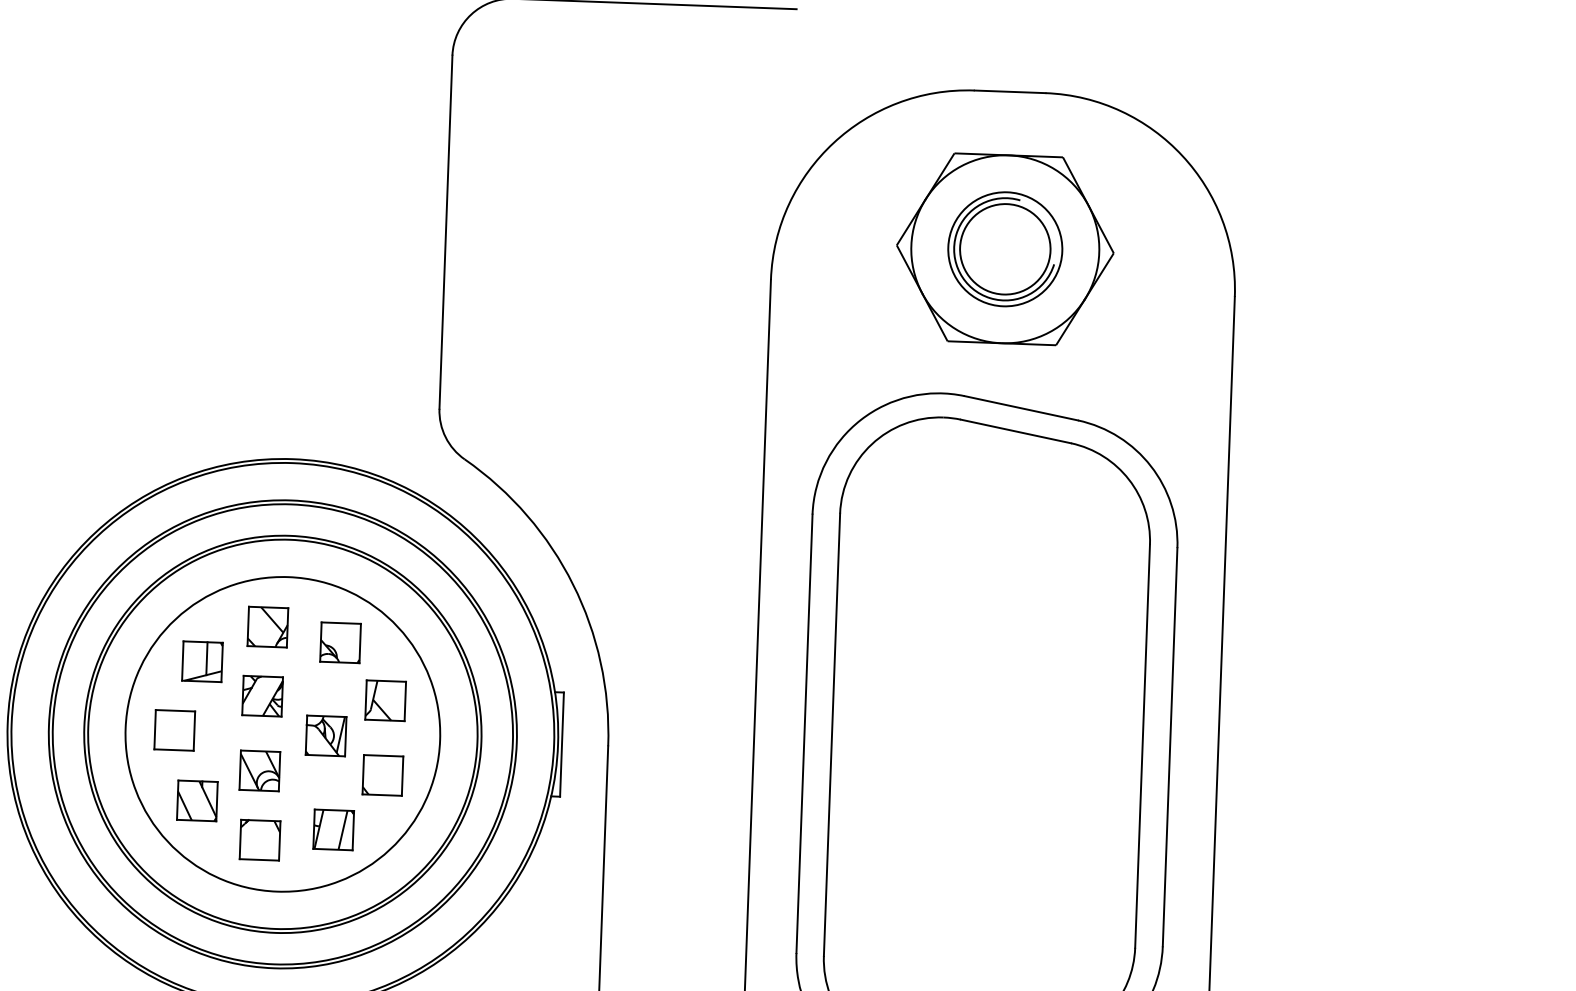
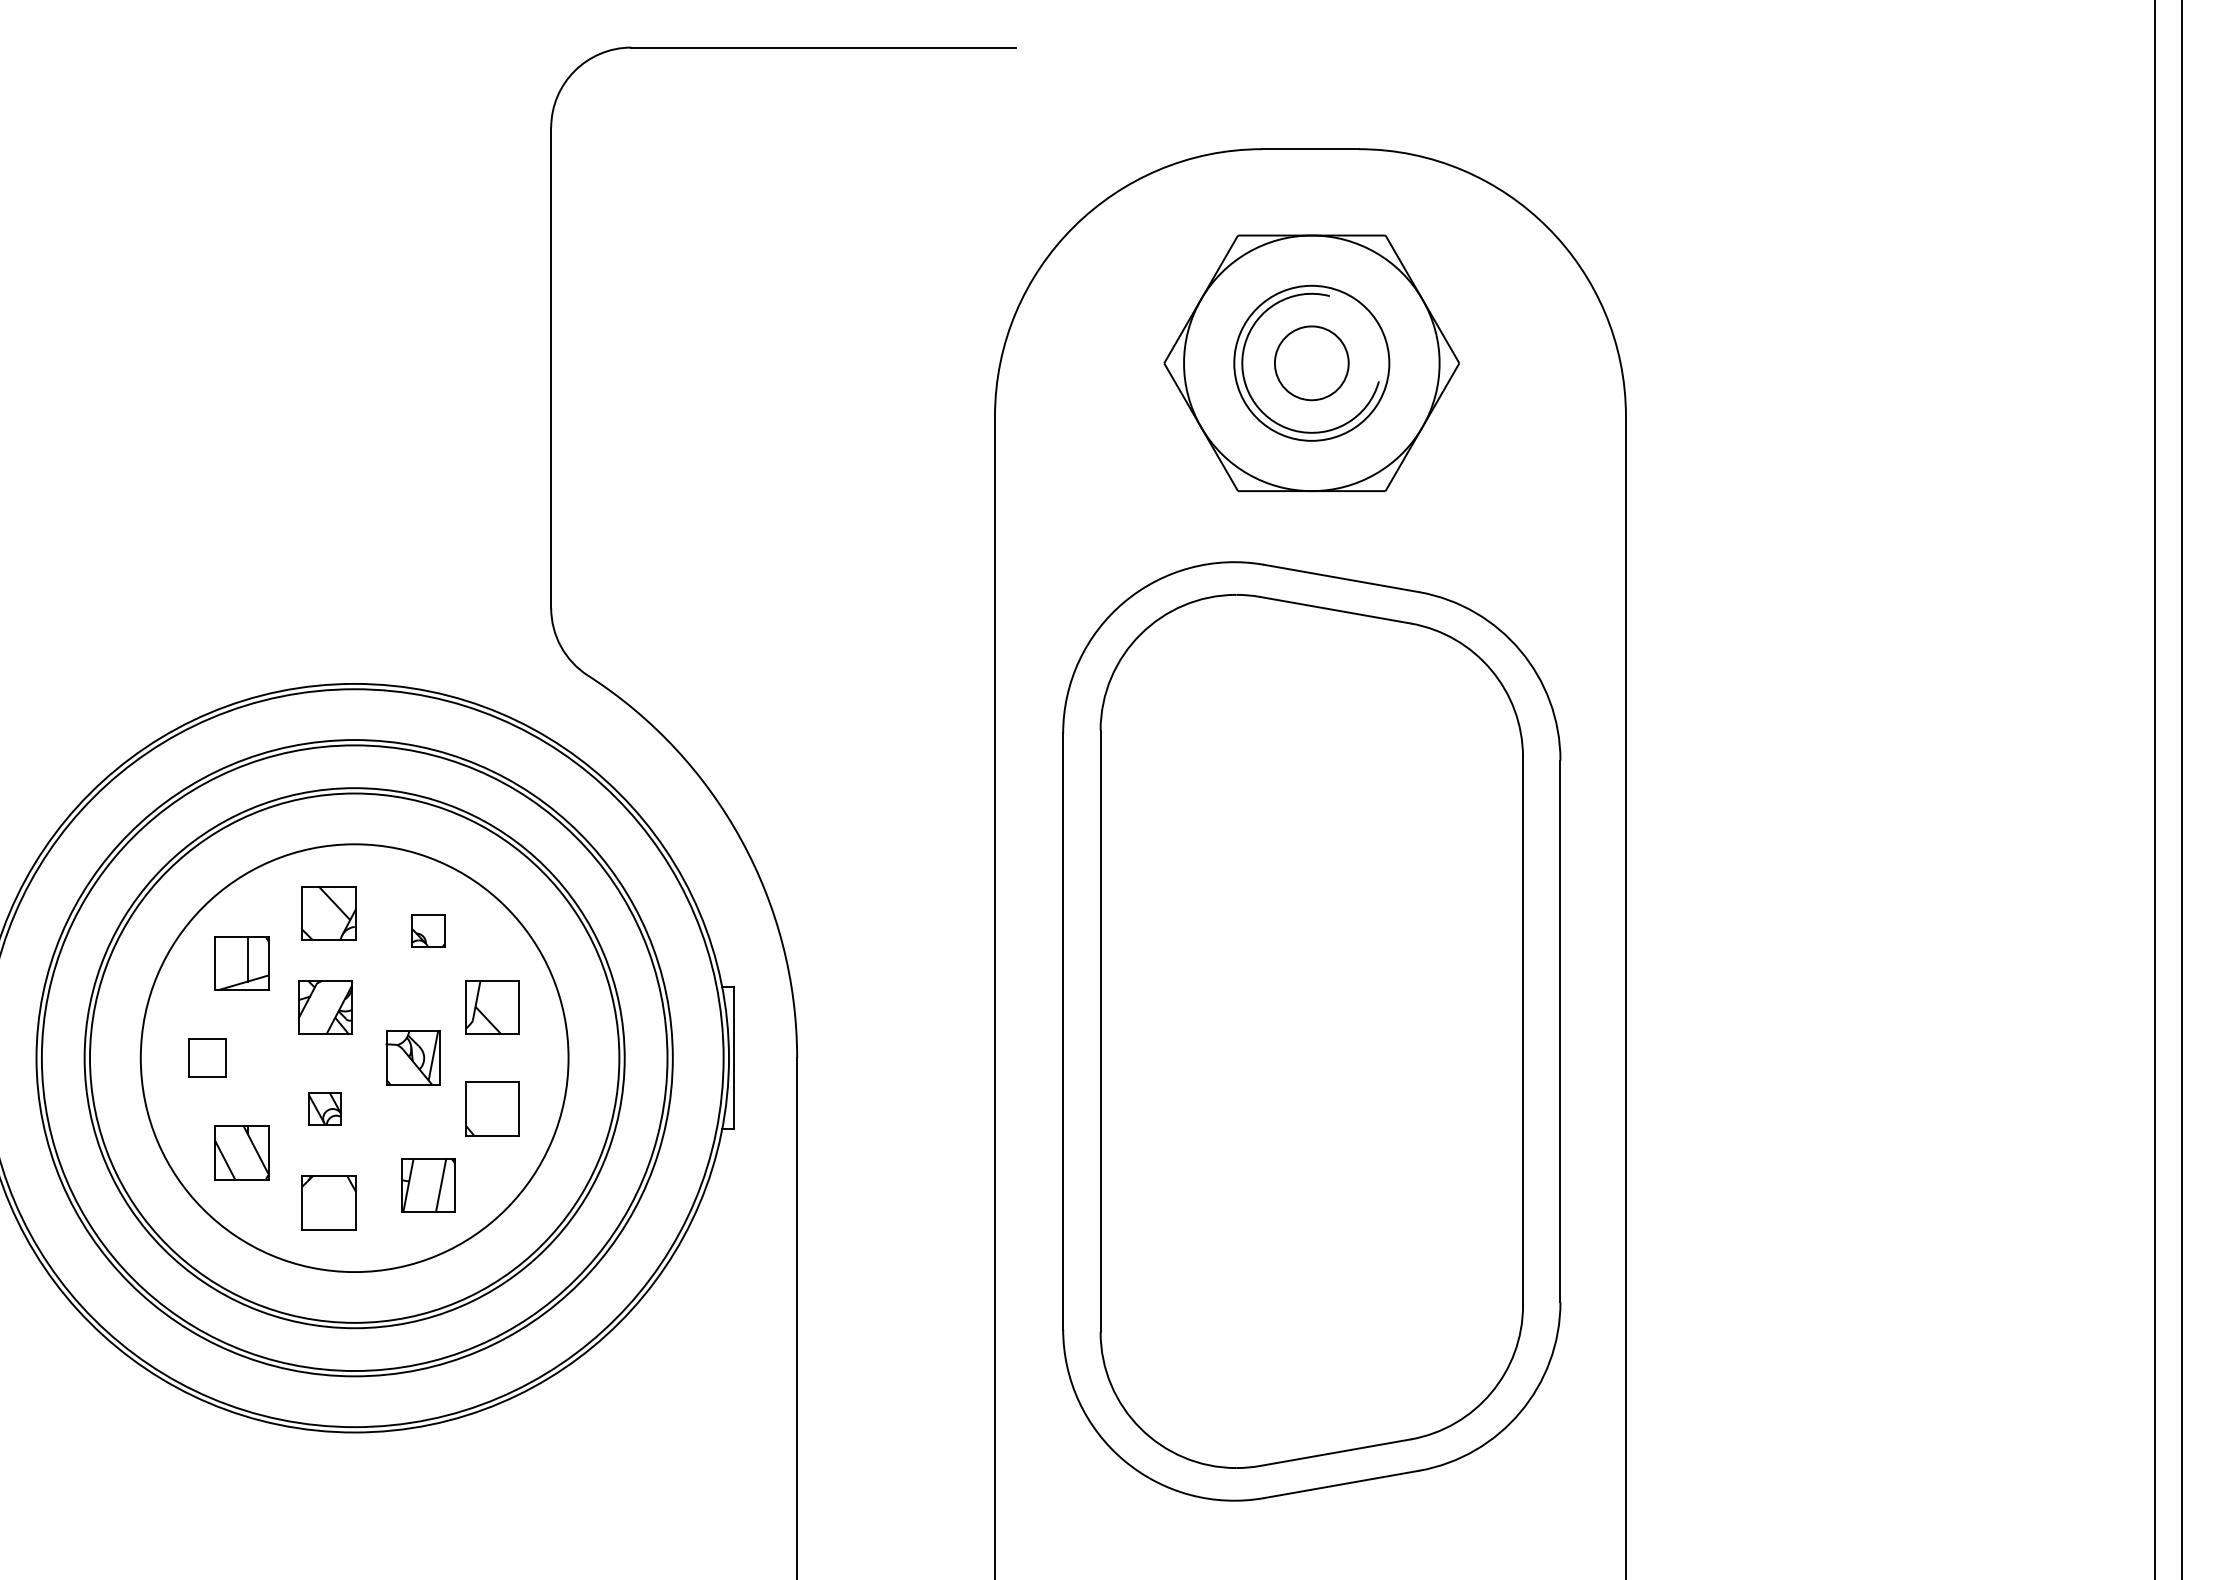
circle: (1005, 248) -> (1311, 362), size x0.6
part: (340, 642) -> (428, 930), size x0.6
part: (174, 729) -> (207, 1057), size x0.7
part: (260, 770) -> (325, 1108), size x0.6

